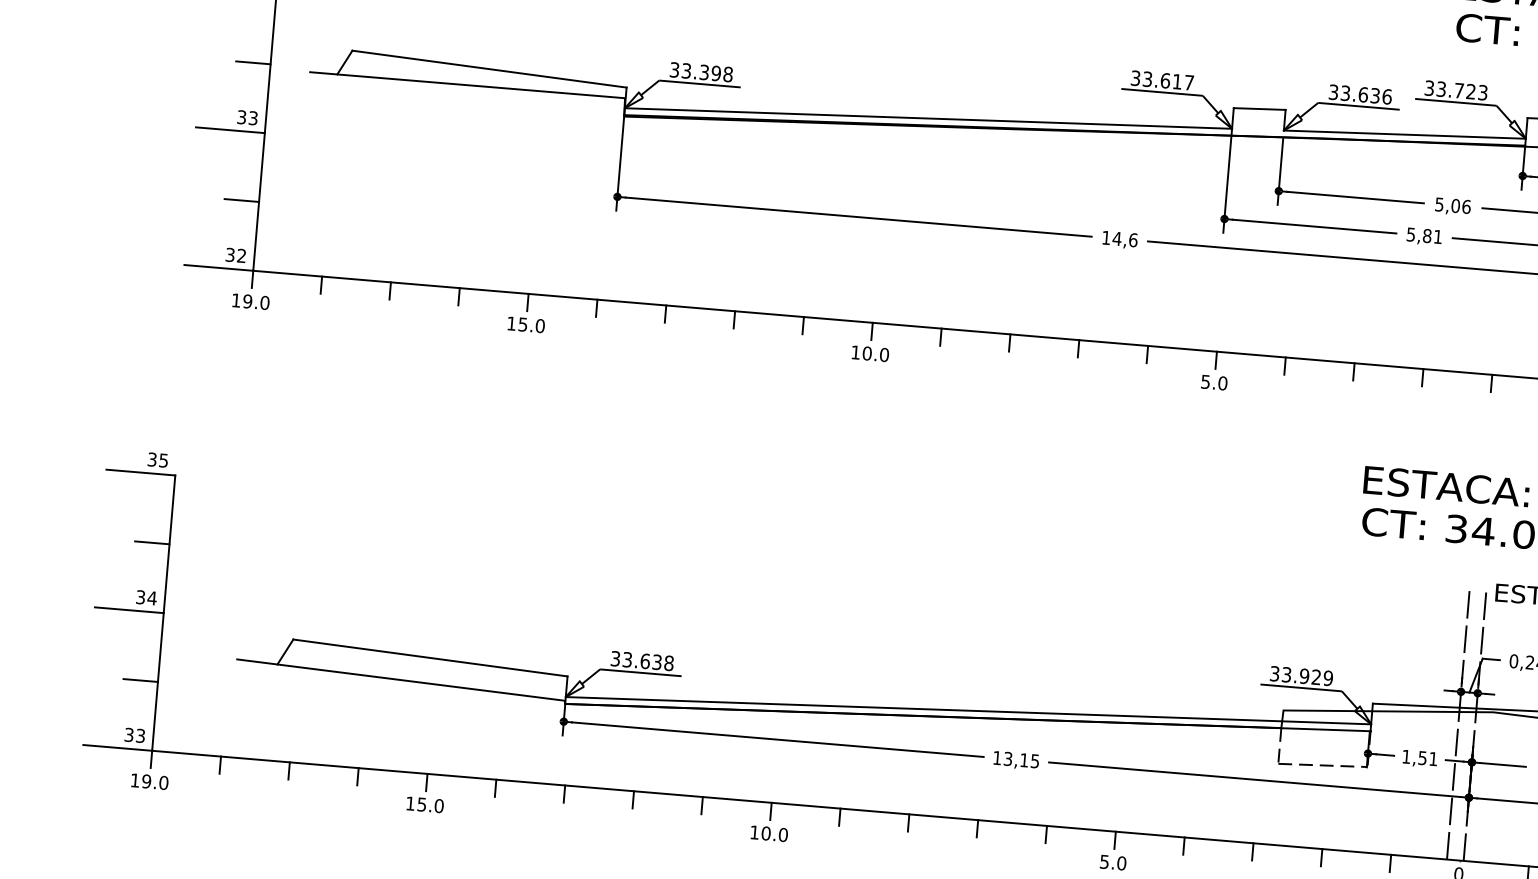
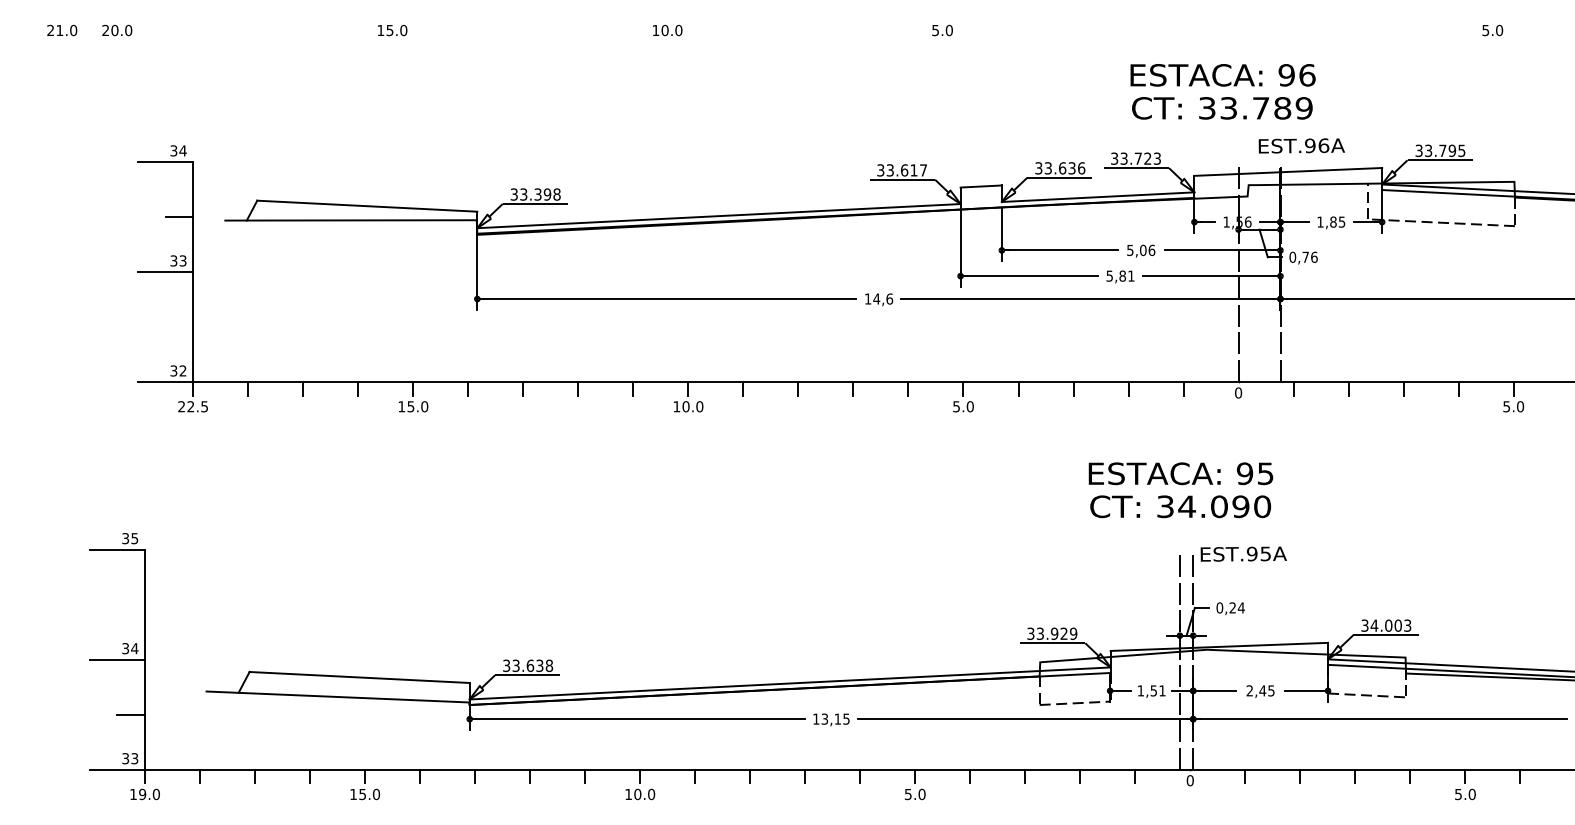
line: (241, 199) -> (179, 326), removed
text: (251, 301) -> (193, 406), 19.0 -> 22.5
line: (151, 542) -> (130, 604), removed

